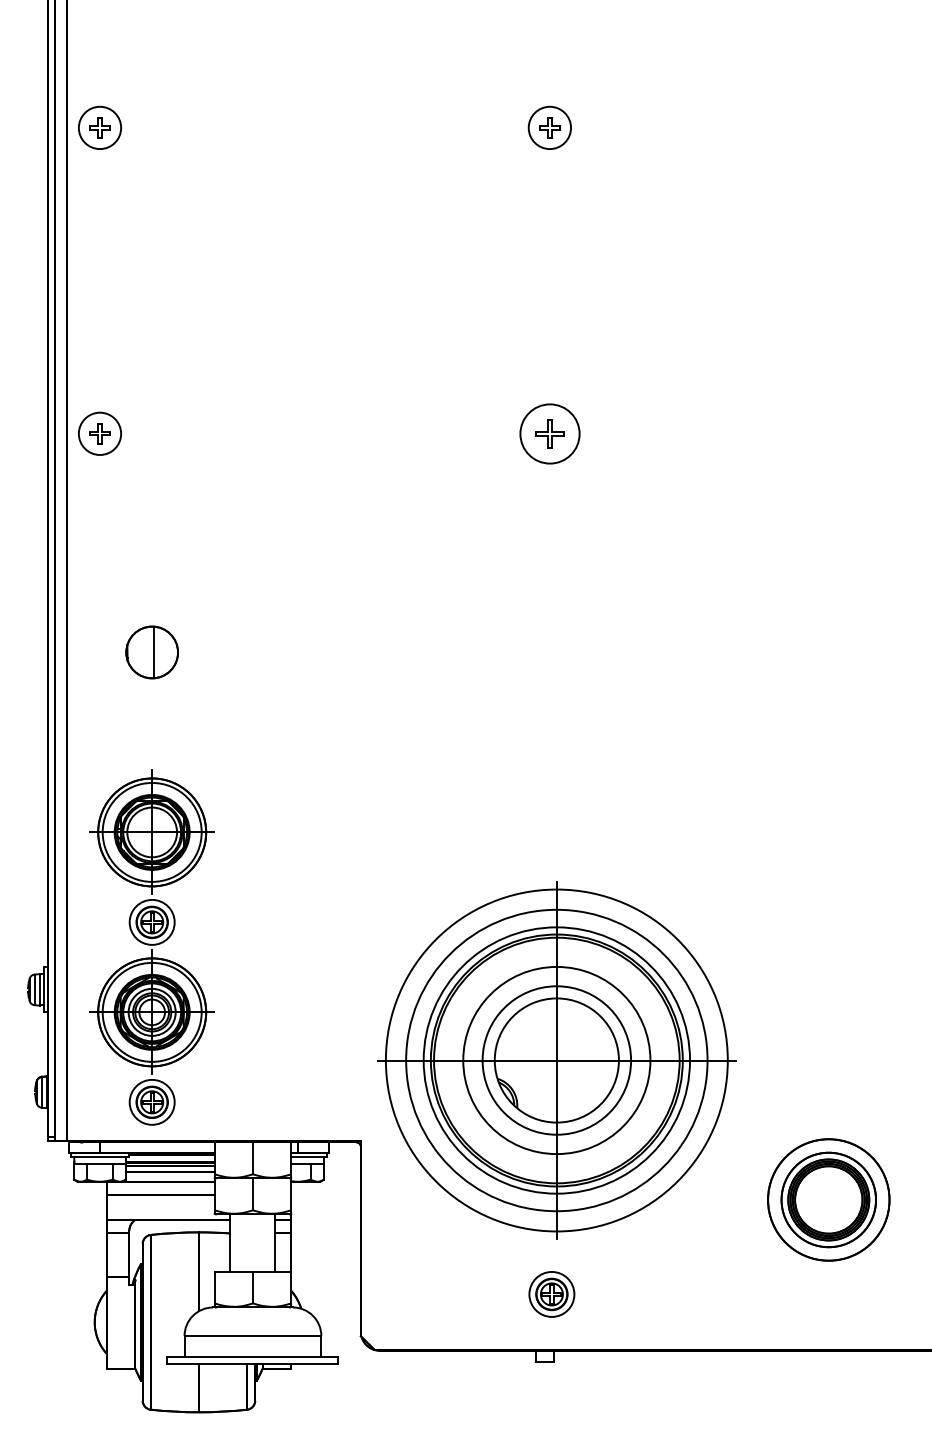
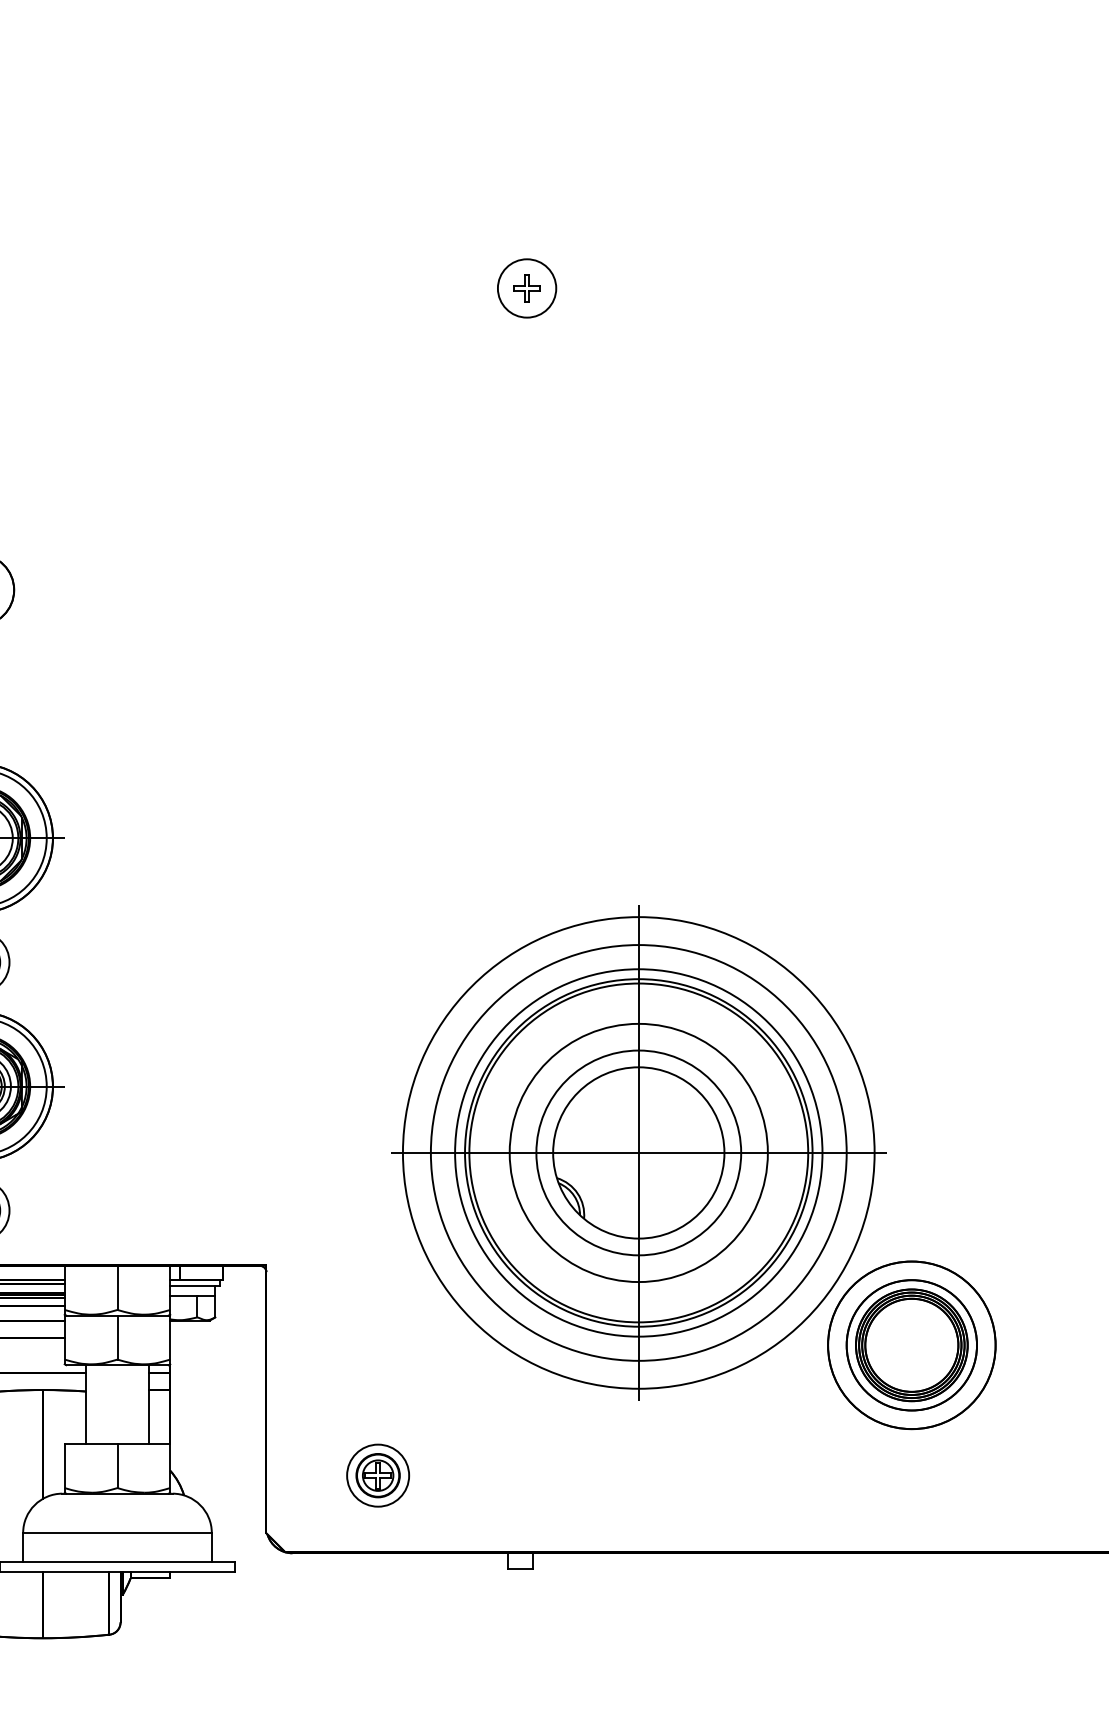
part: (549, 433) -> (526, 287), size x0.71
part: (556, 1060) -> (638, 1152), moved
part: (551, 1294) -> (377, 1475), moved

